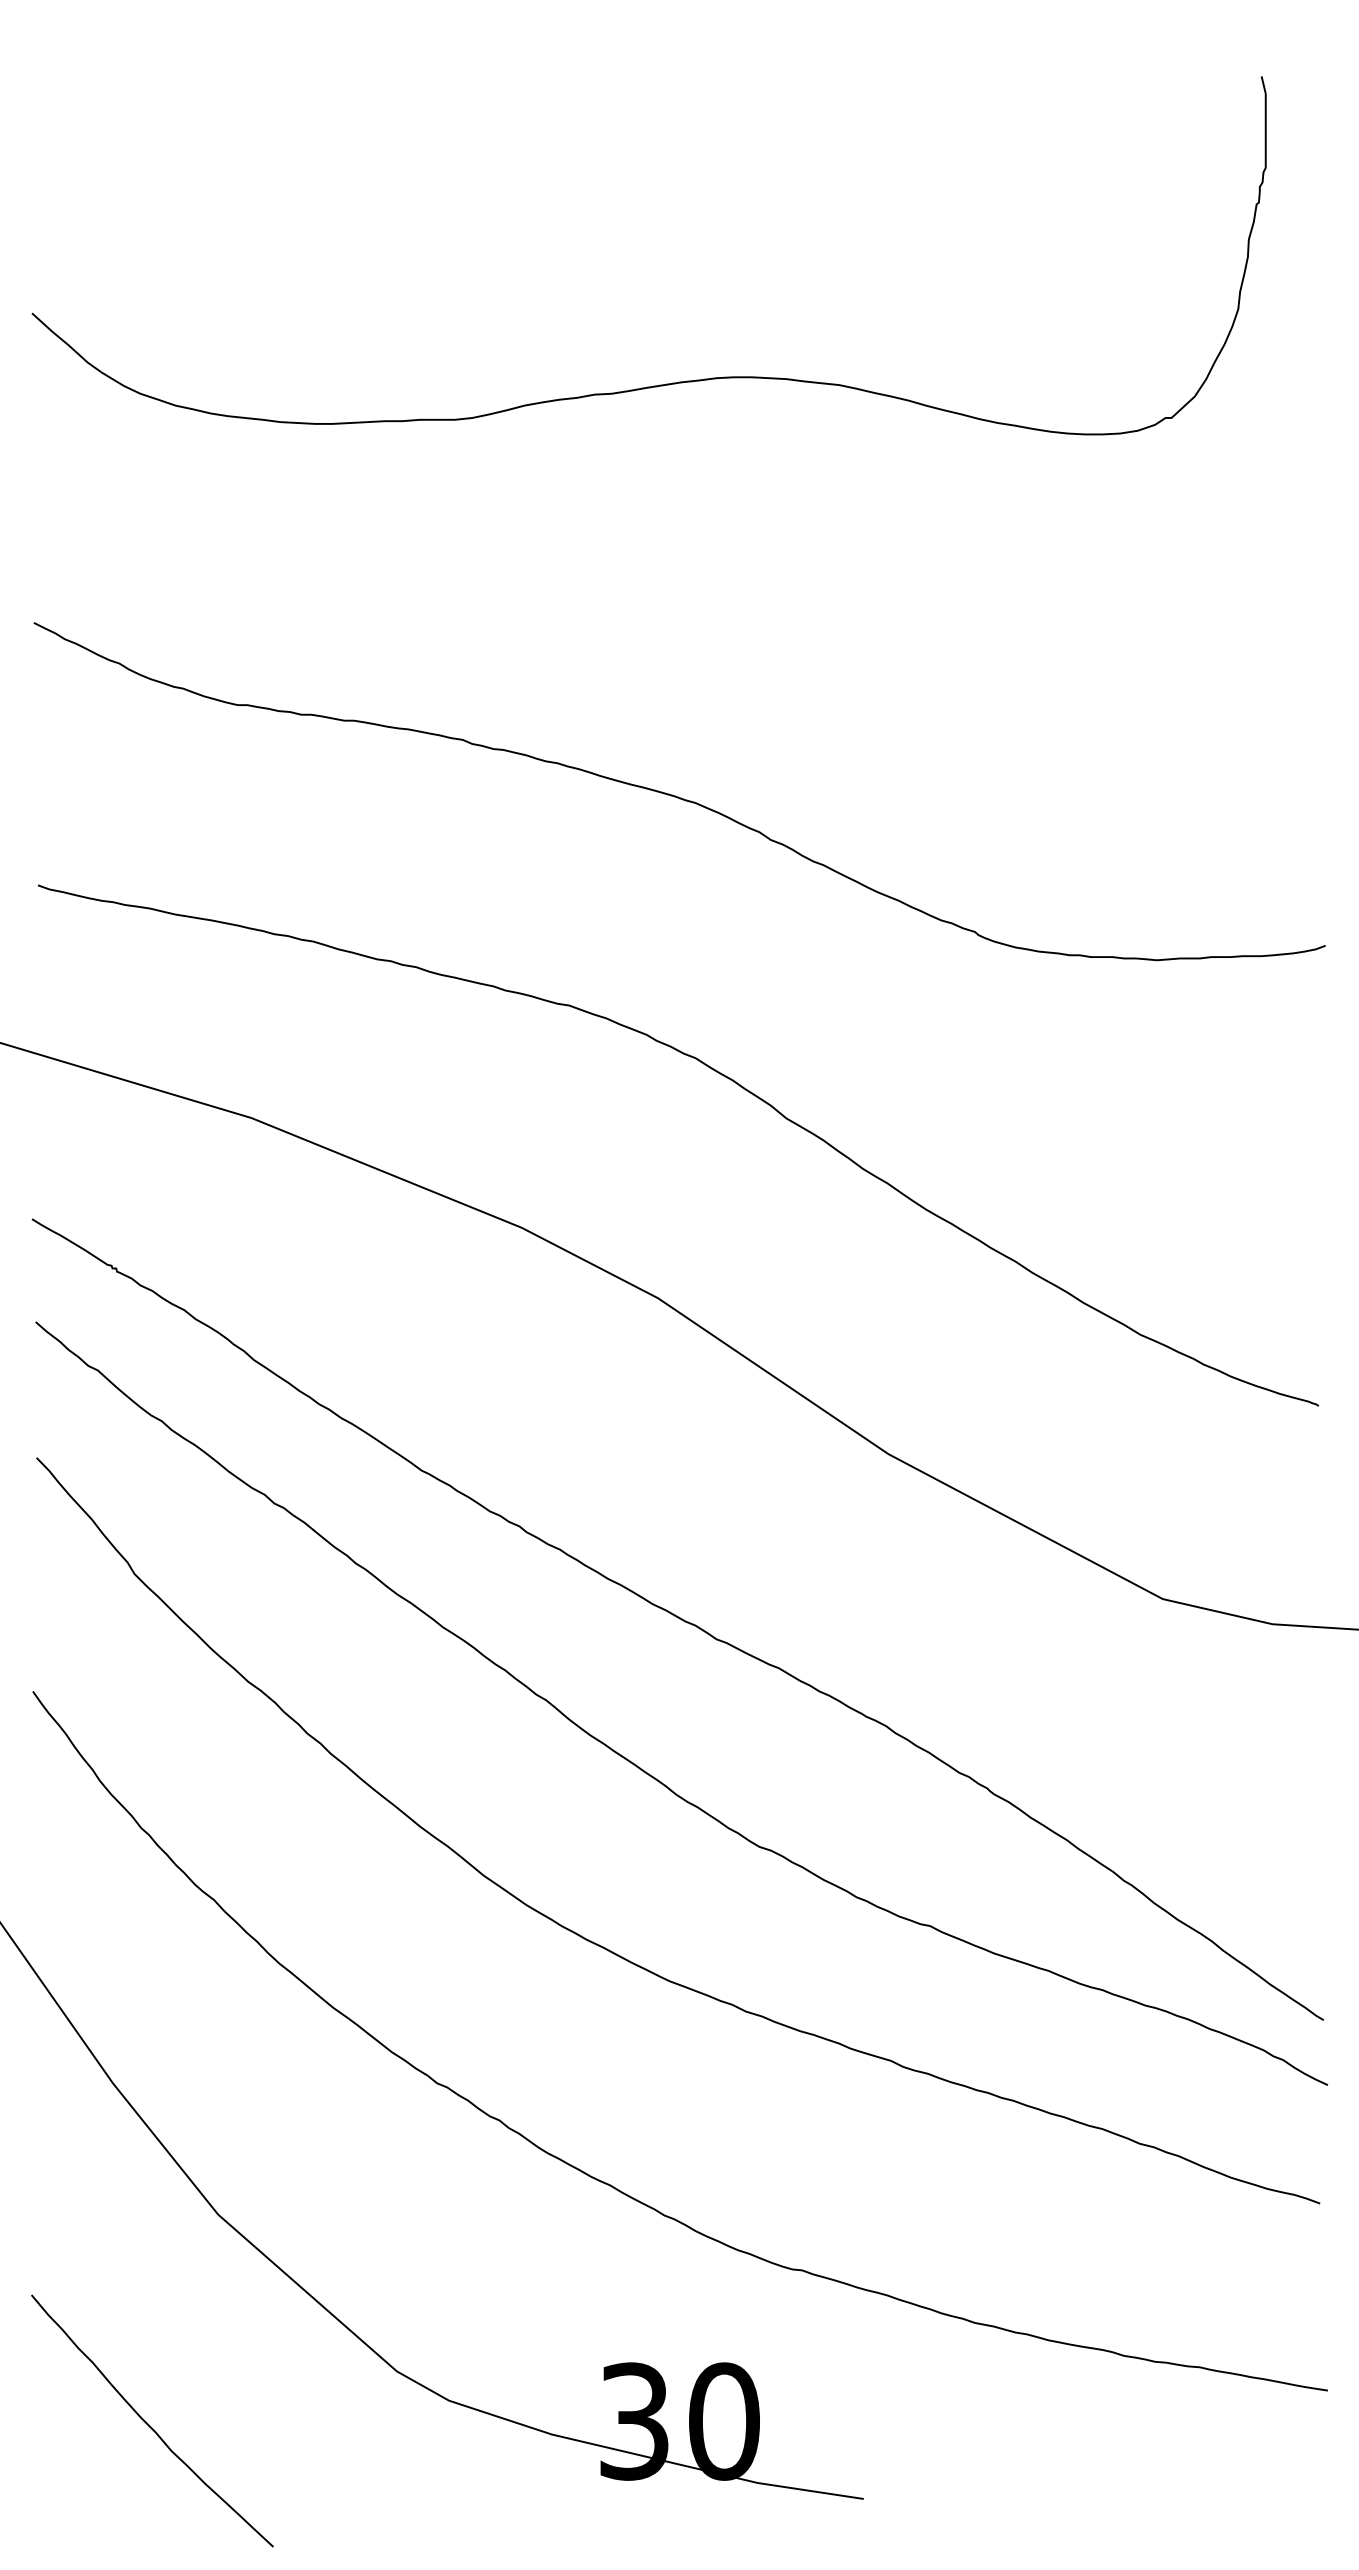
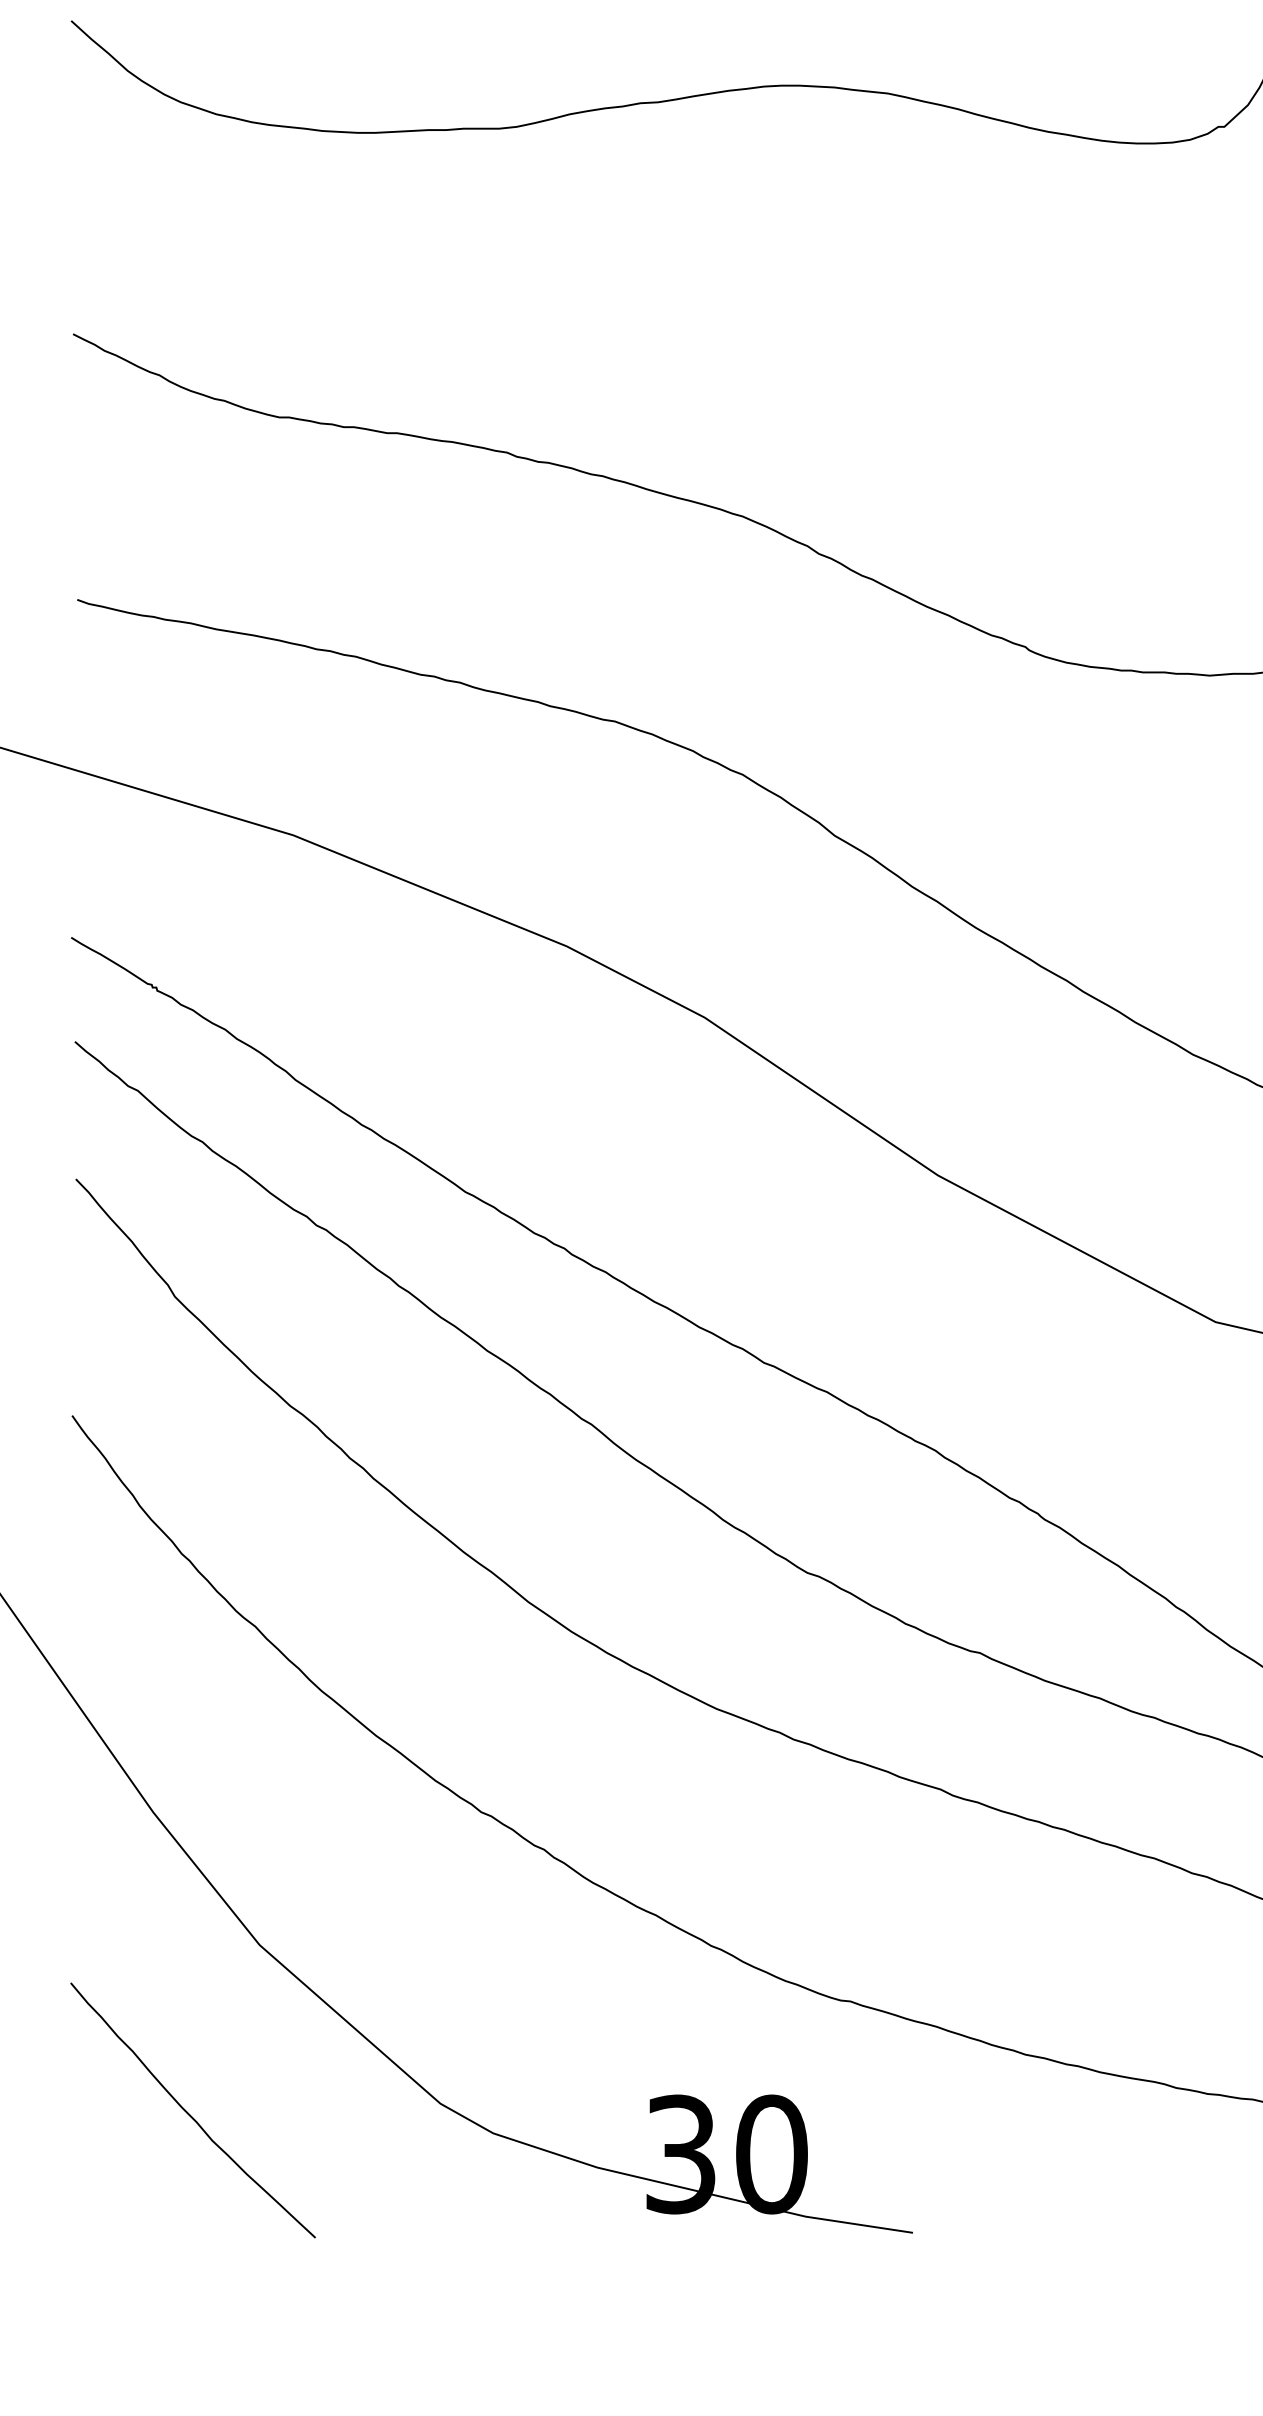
curve: (148, 2423) -> (189, 2112), moved

